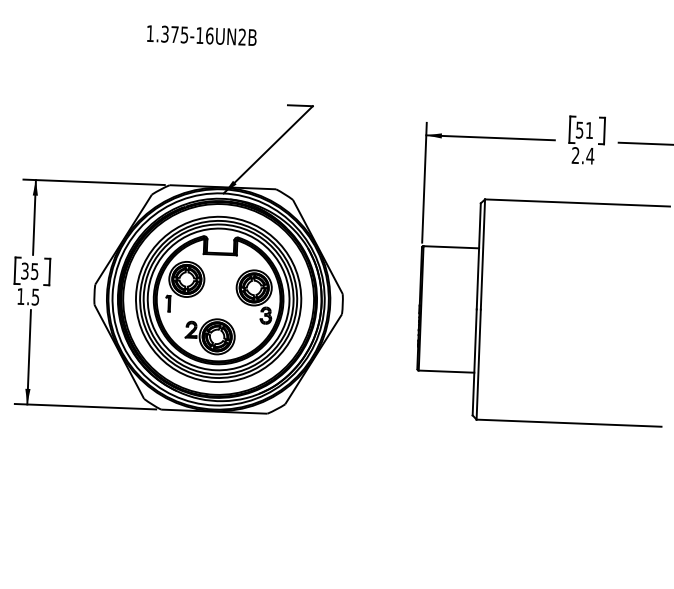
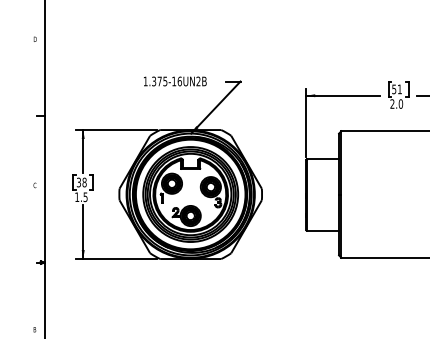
text: (202, 35) -> (175, 81), moved
text: (589, 155) -> (400, 103), 2.4 -> 2.0
text: (34, 271) -> (84, 182), 35 -> 38

